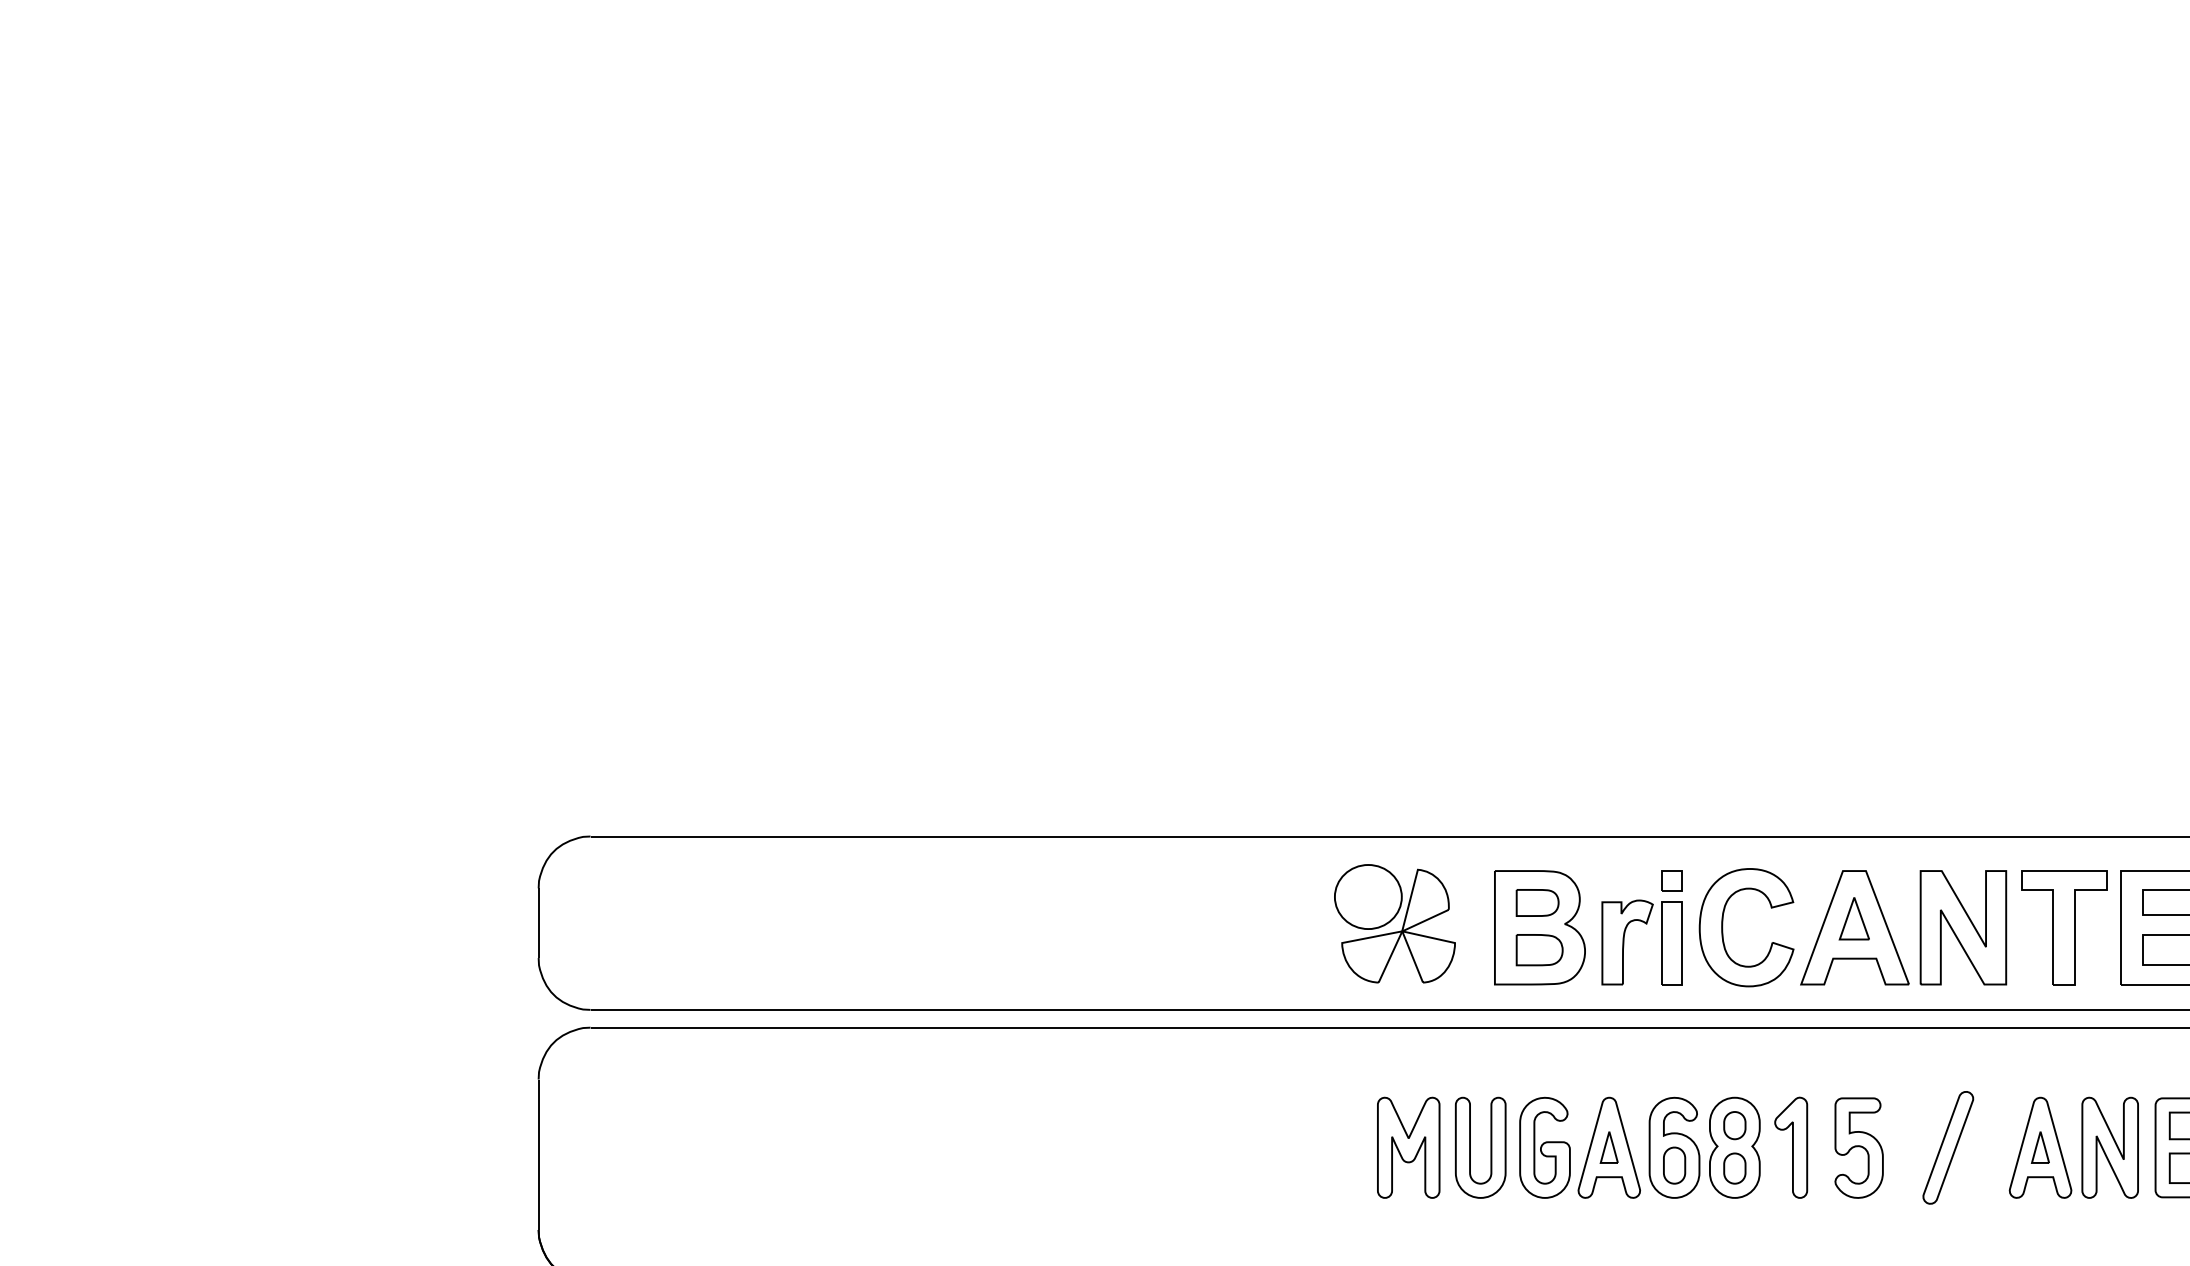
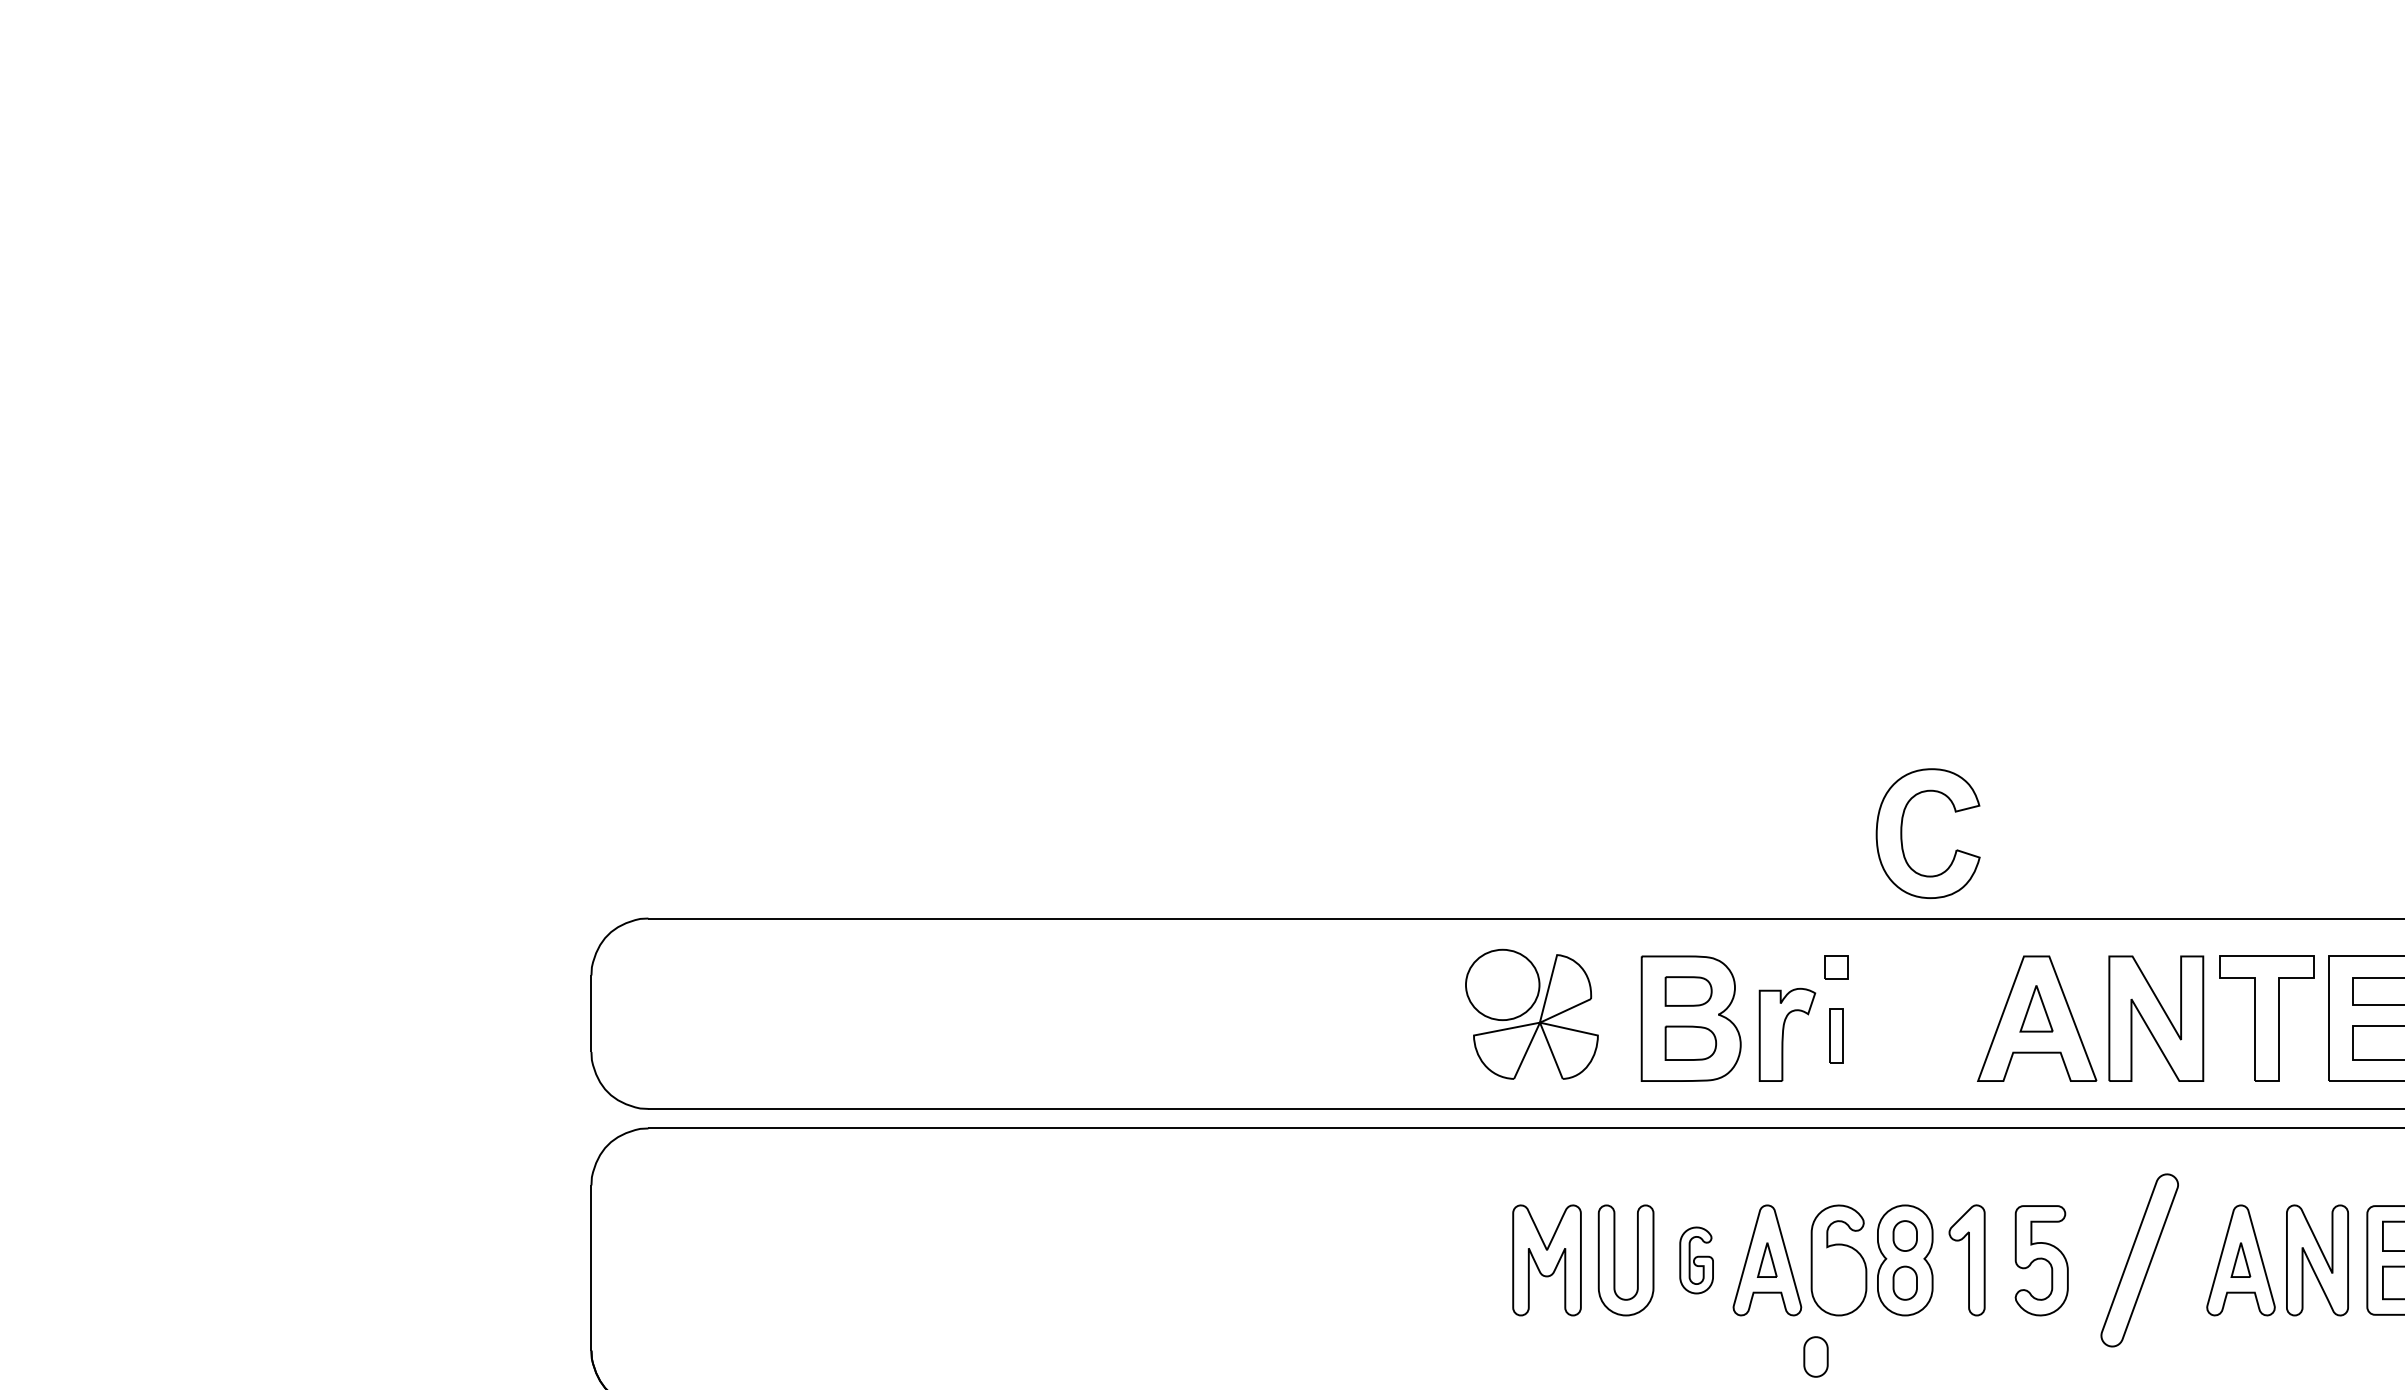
part: (1723, 927) -> (1902, 833), moved
part: (1672, 943) -> (1836, 1035), size x0.6
part: (1544, 1147) -> (1696, 1260), size x0.6
part: (1948, 1147) -> (2139, 1260), size x1.4
part: (1674, 1165) -> (1815, 1356), moved

